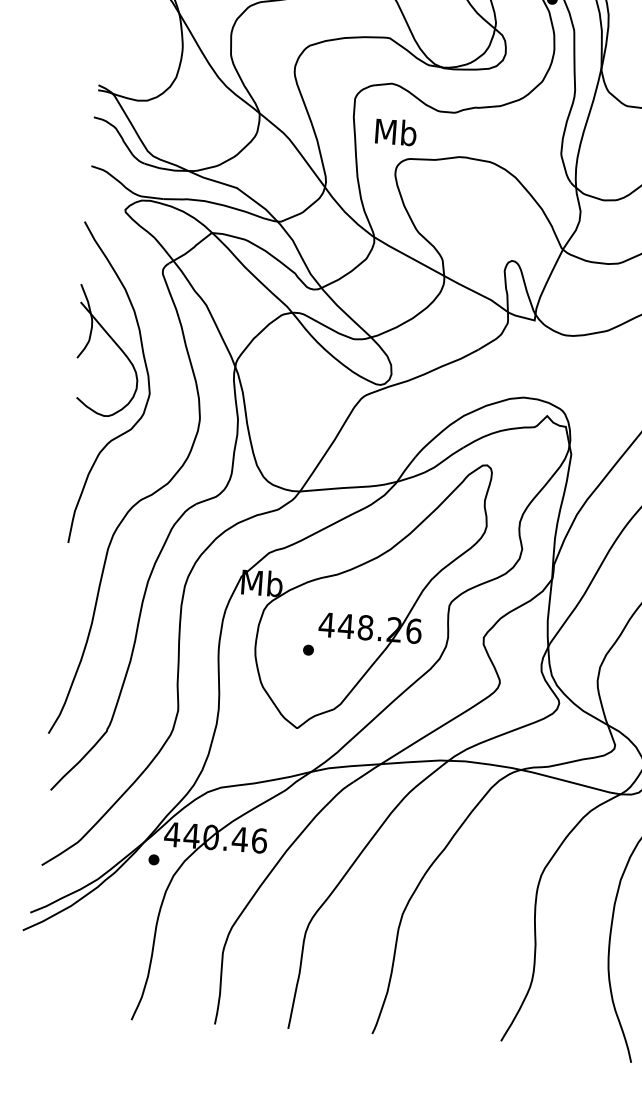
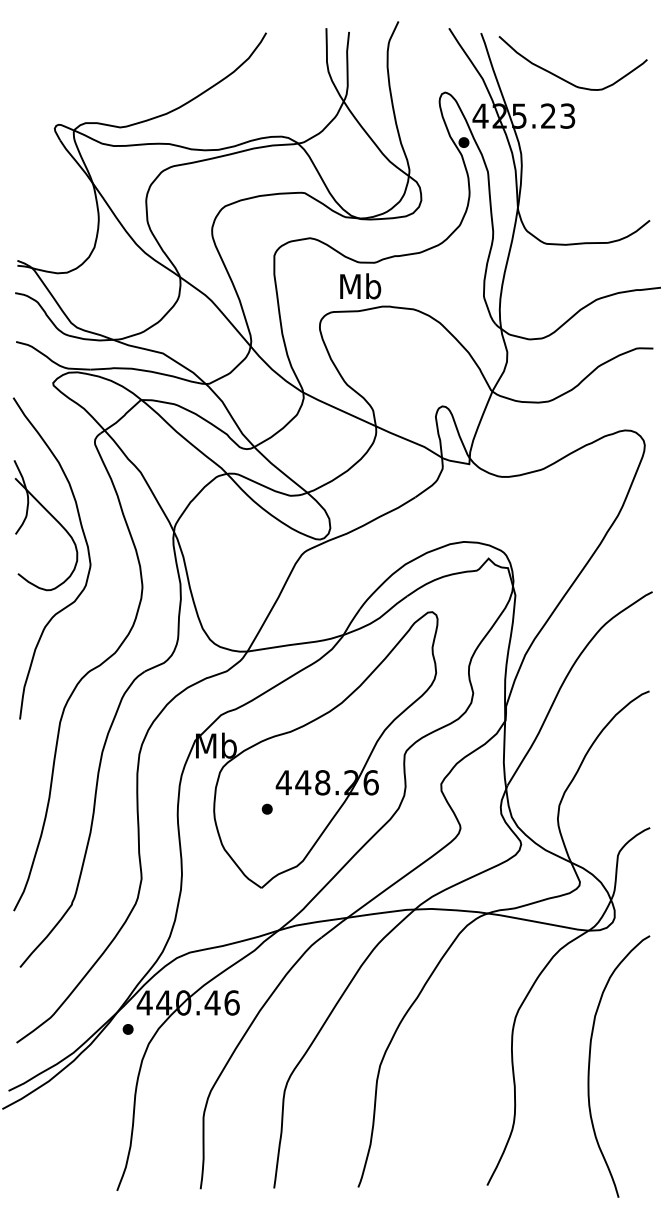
text: (395, 132) -> (360, 286), moved

